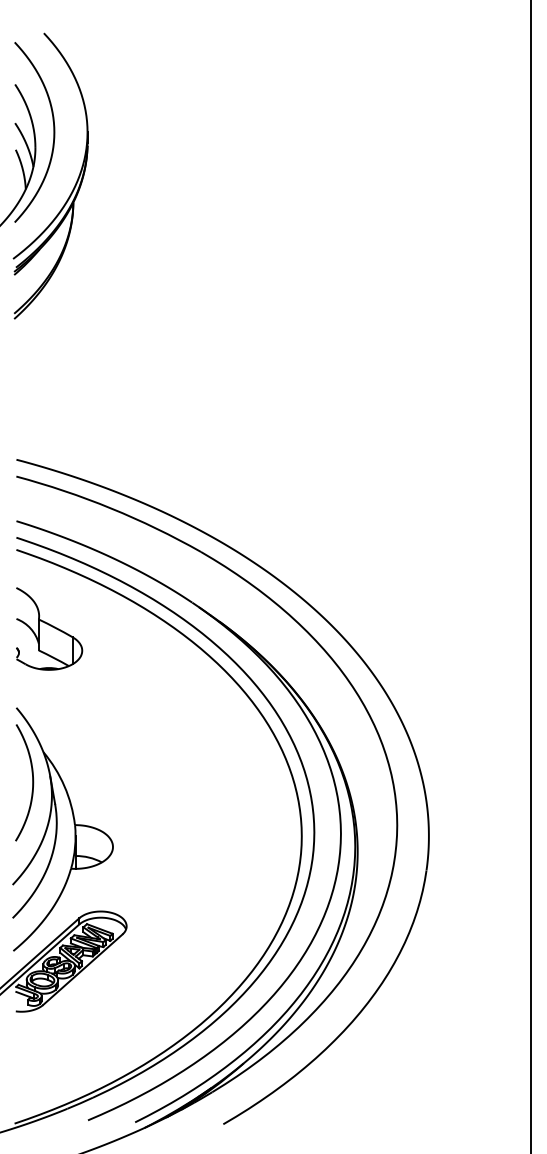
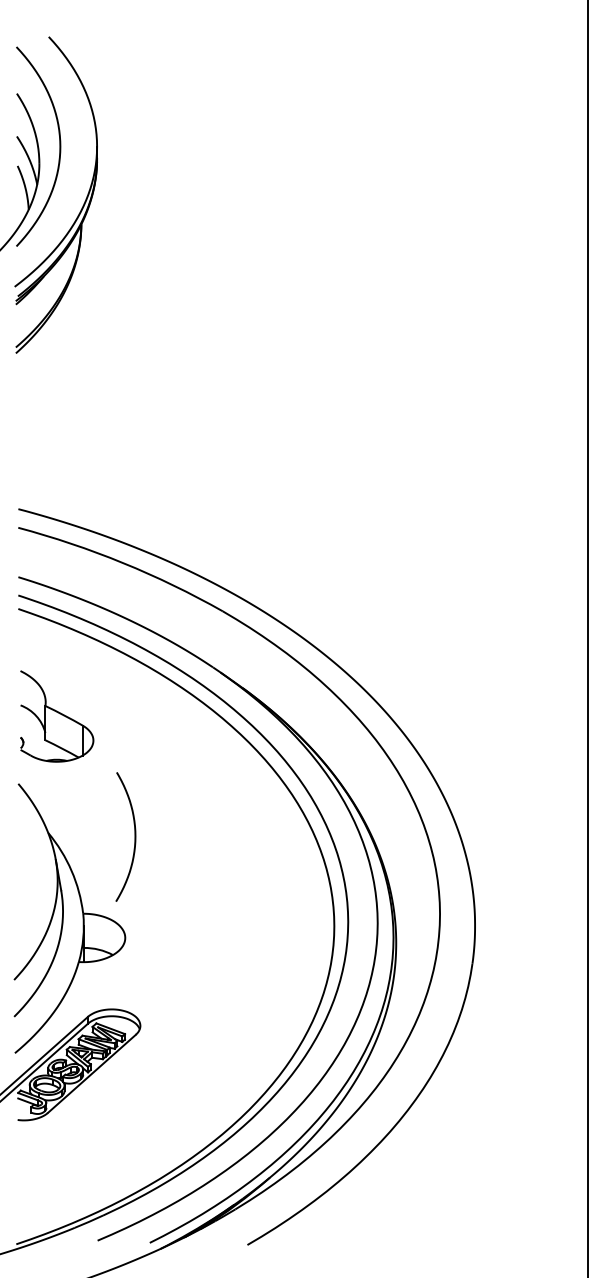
part: (49, 628) -> (57, 715), moved
curve: (32, 782) -> (134, 836), moved

